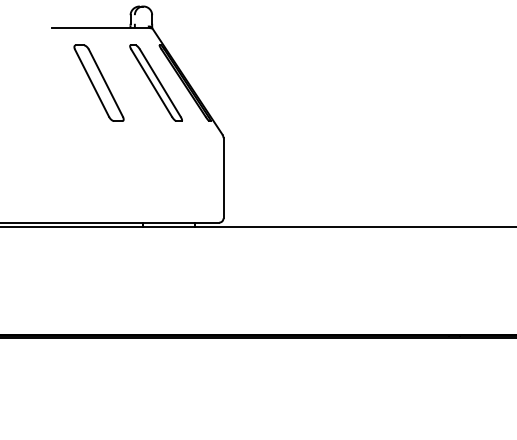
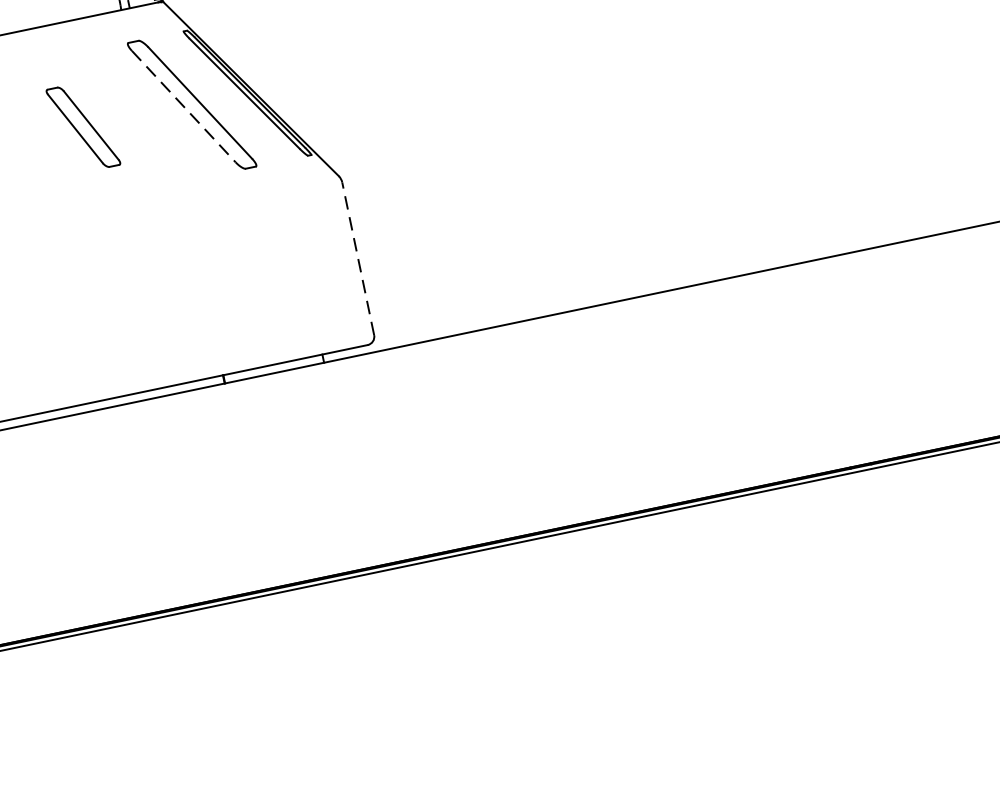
part: (98, 82) -> (82, 126), size x0.6
line: (151, 83) -> (183, 107), solid -> dashed
line: (223, 177) -> (357, 257), solid -> dashed

